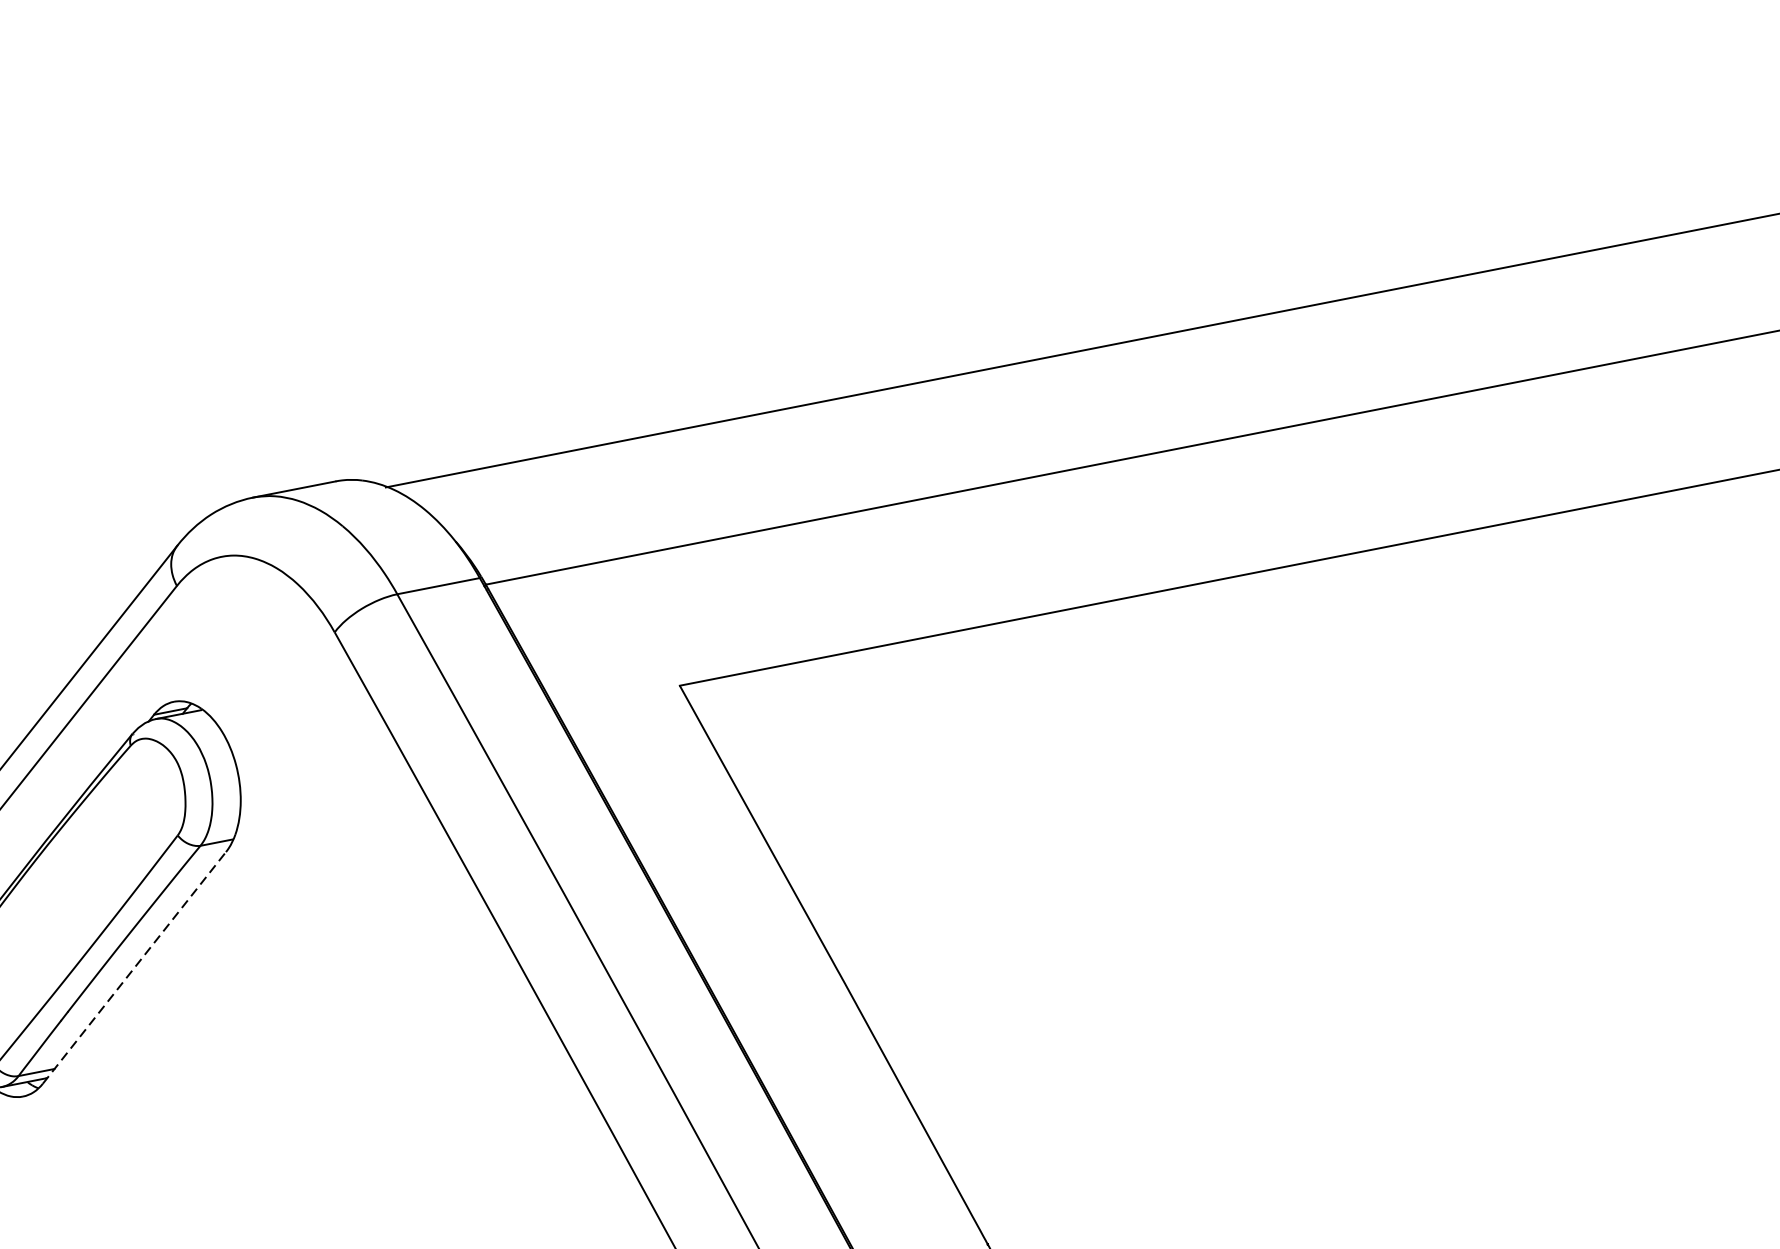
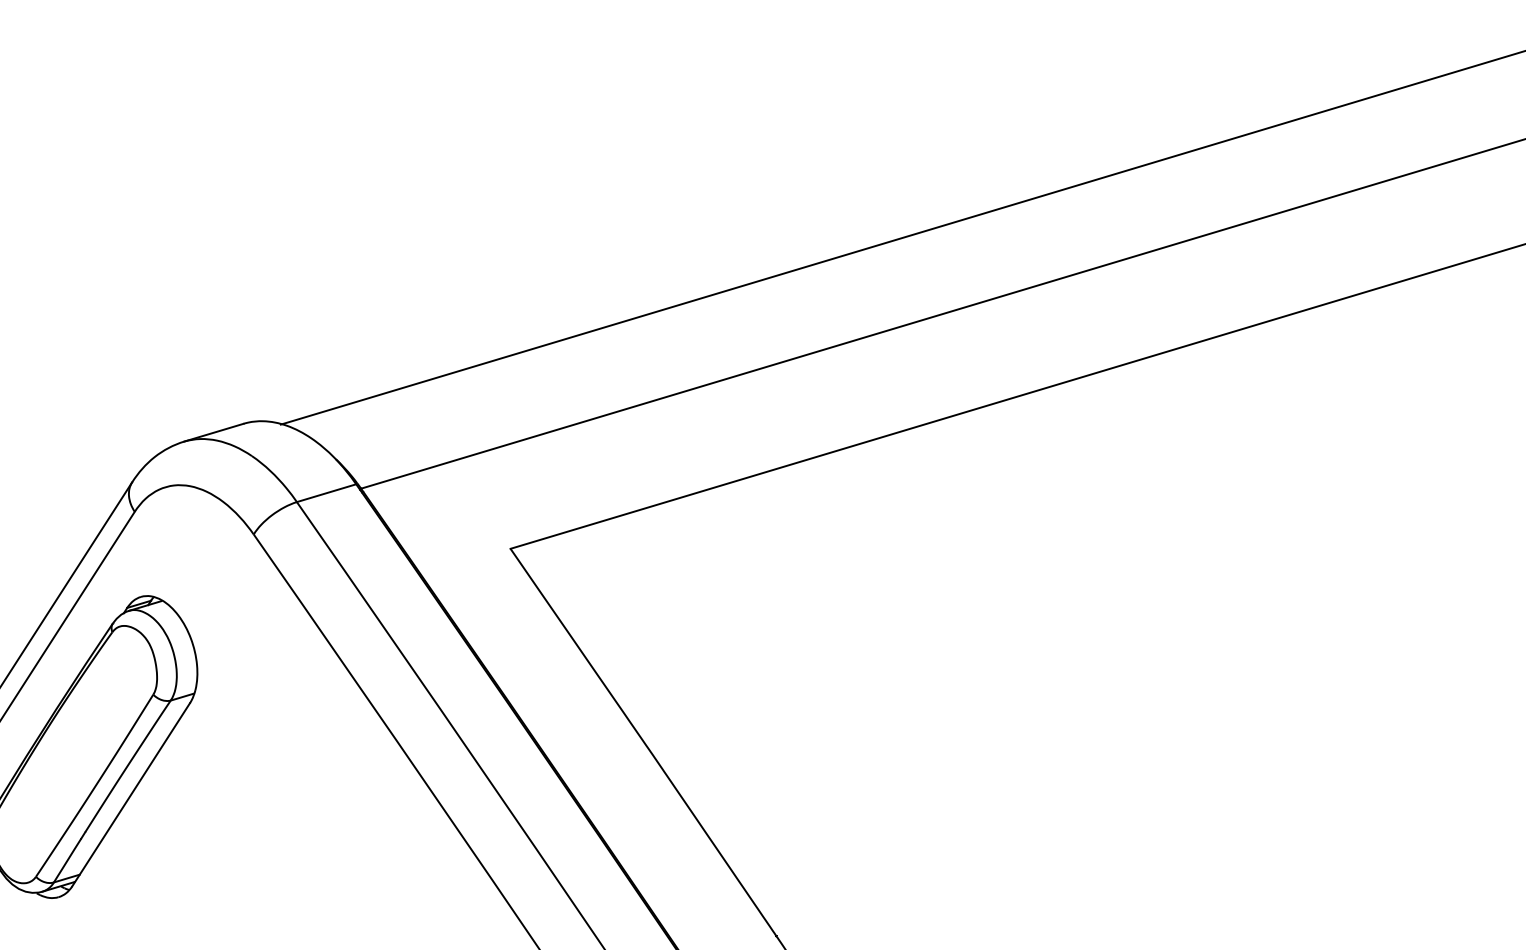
line: (135, 967) -> (131, 794), dashed -> solid

